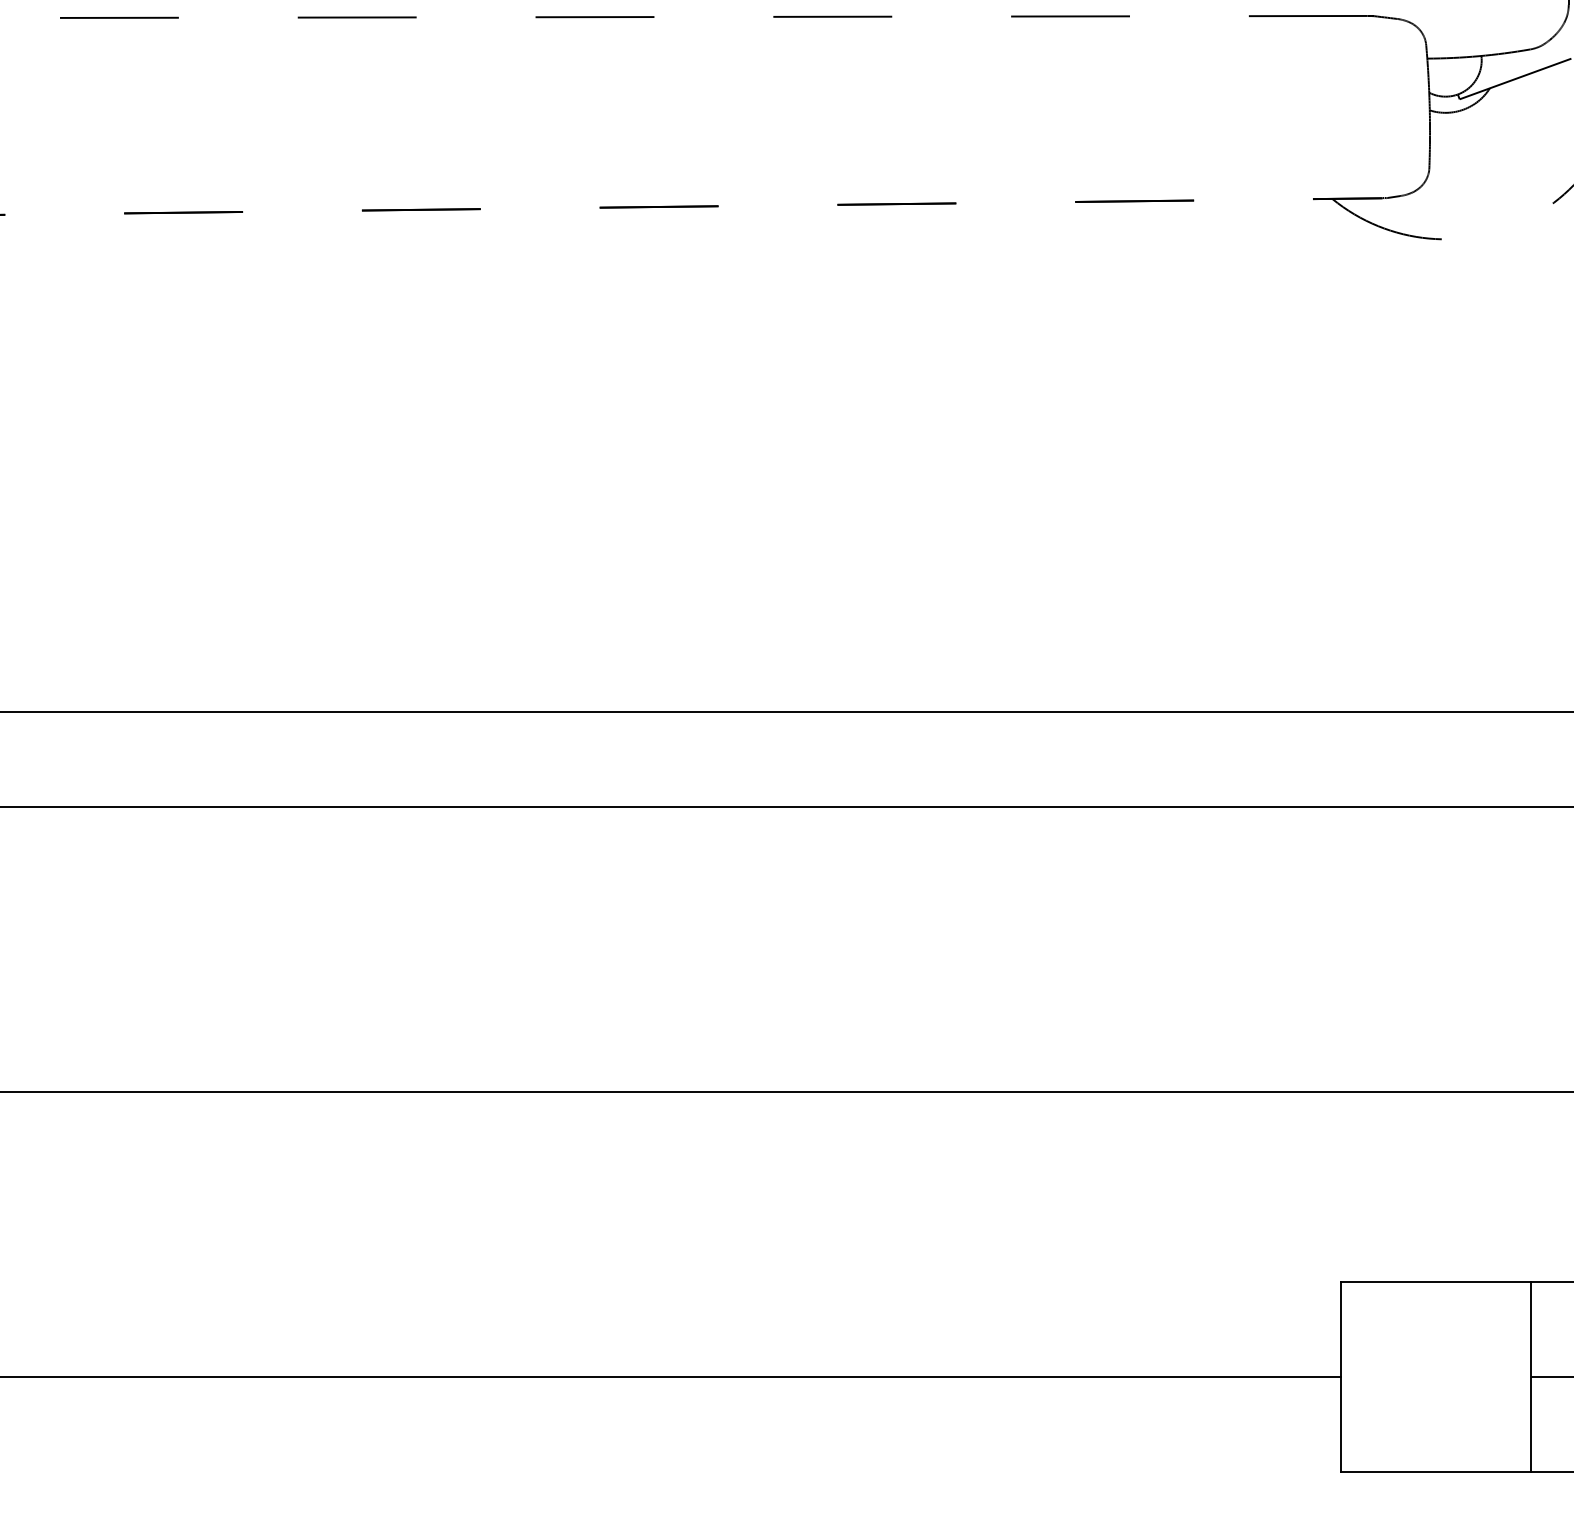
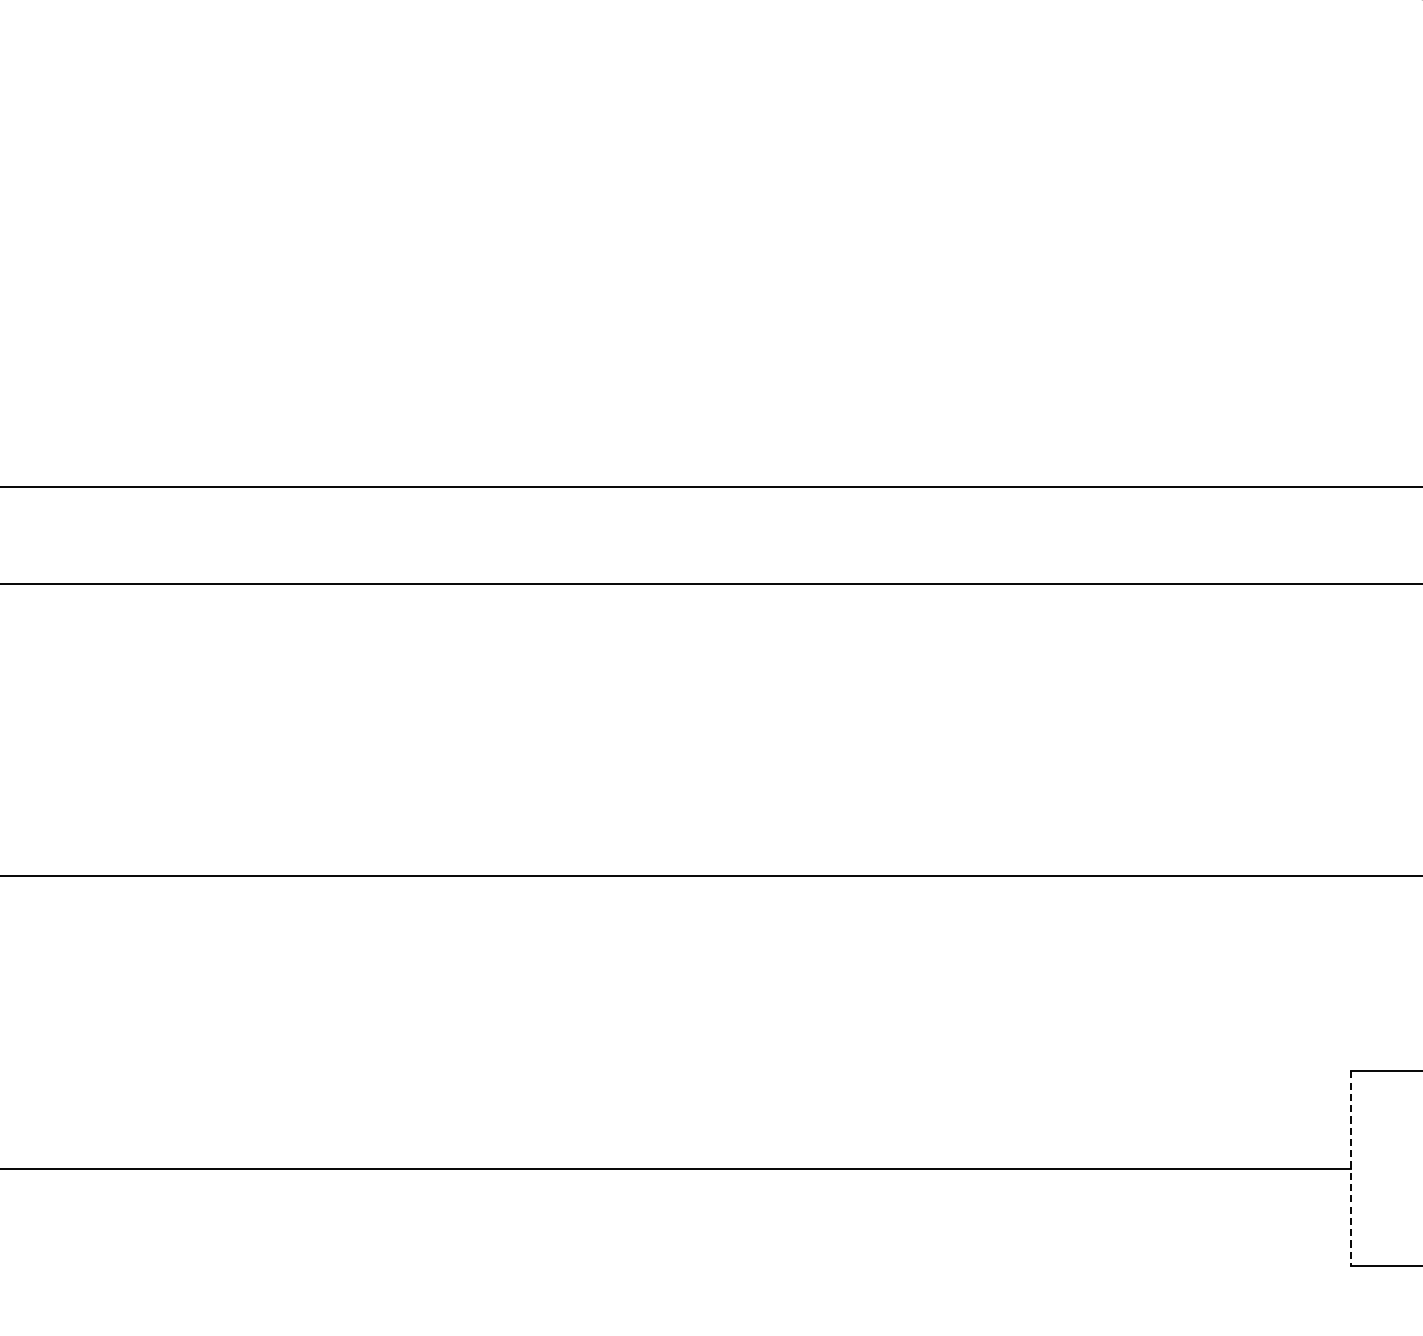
line: (1340, 1377) -> (1350, 1168), solid -> dashed

